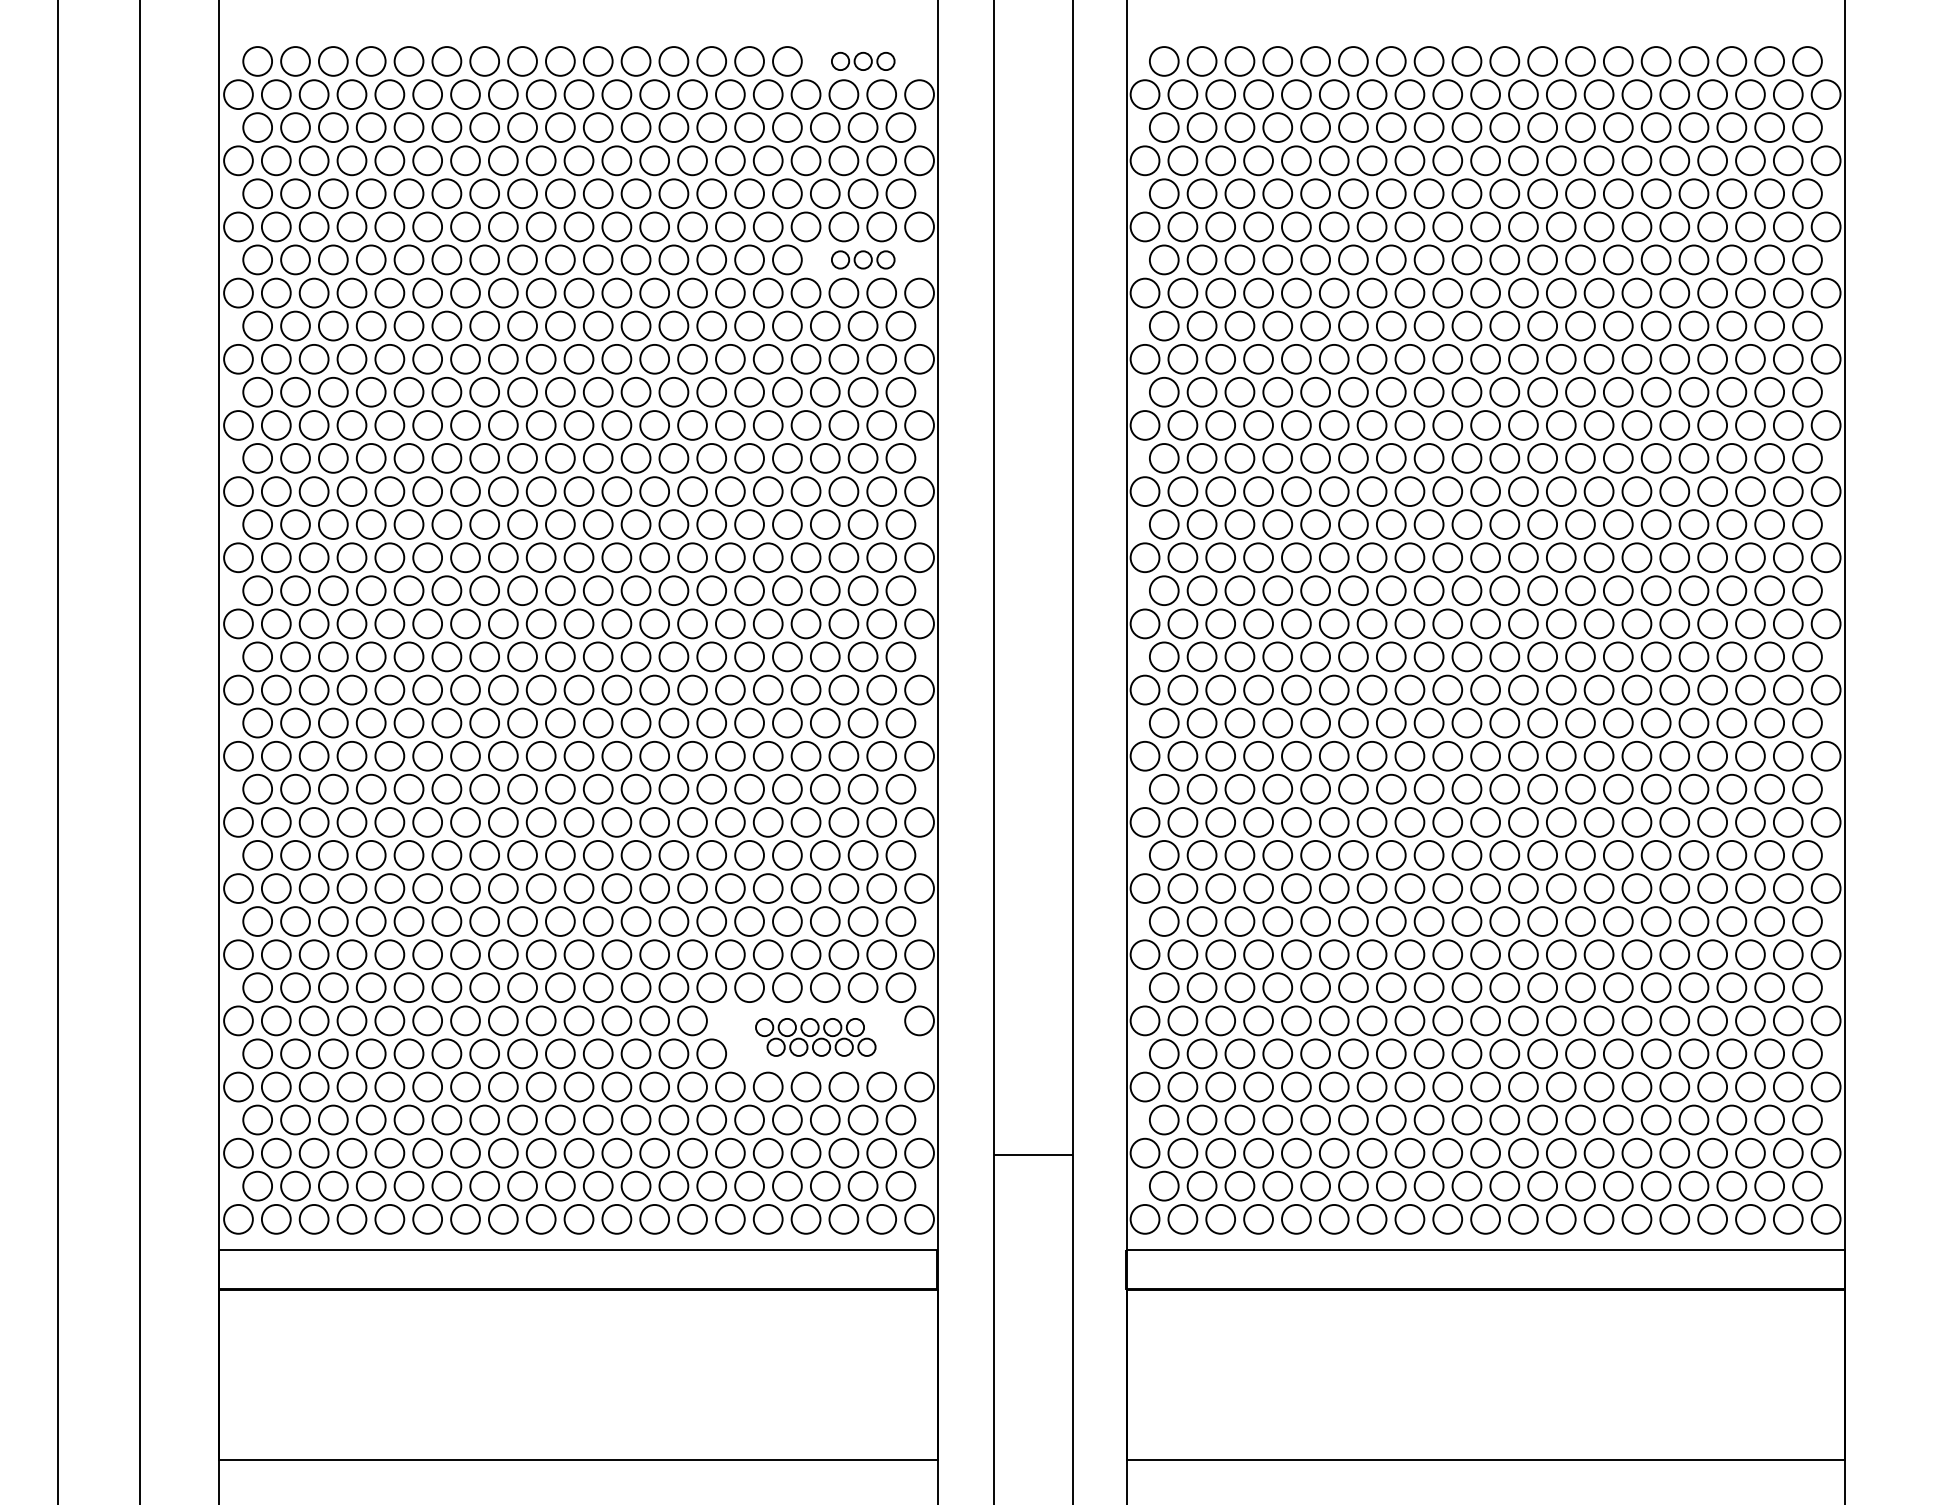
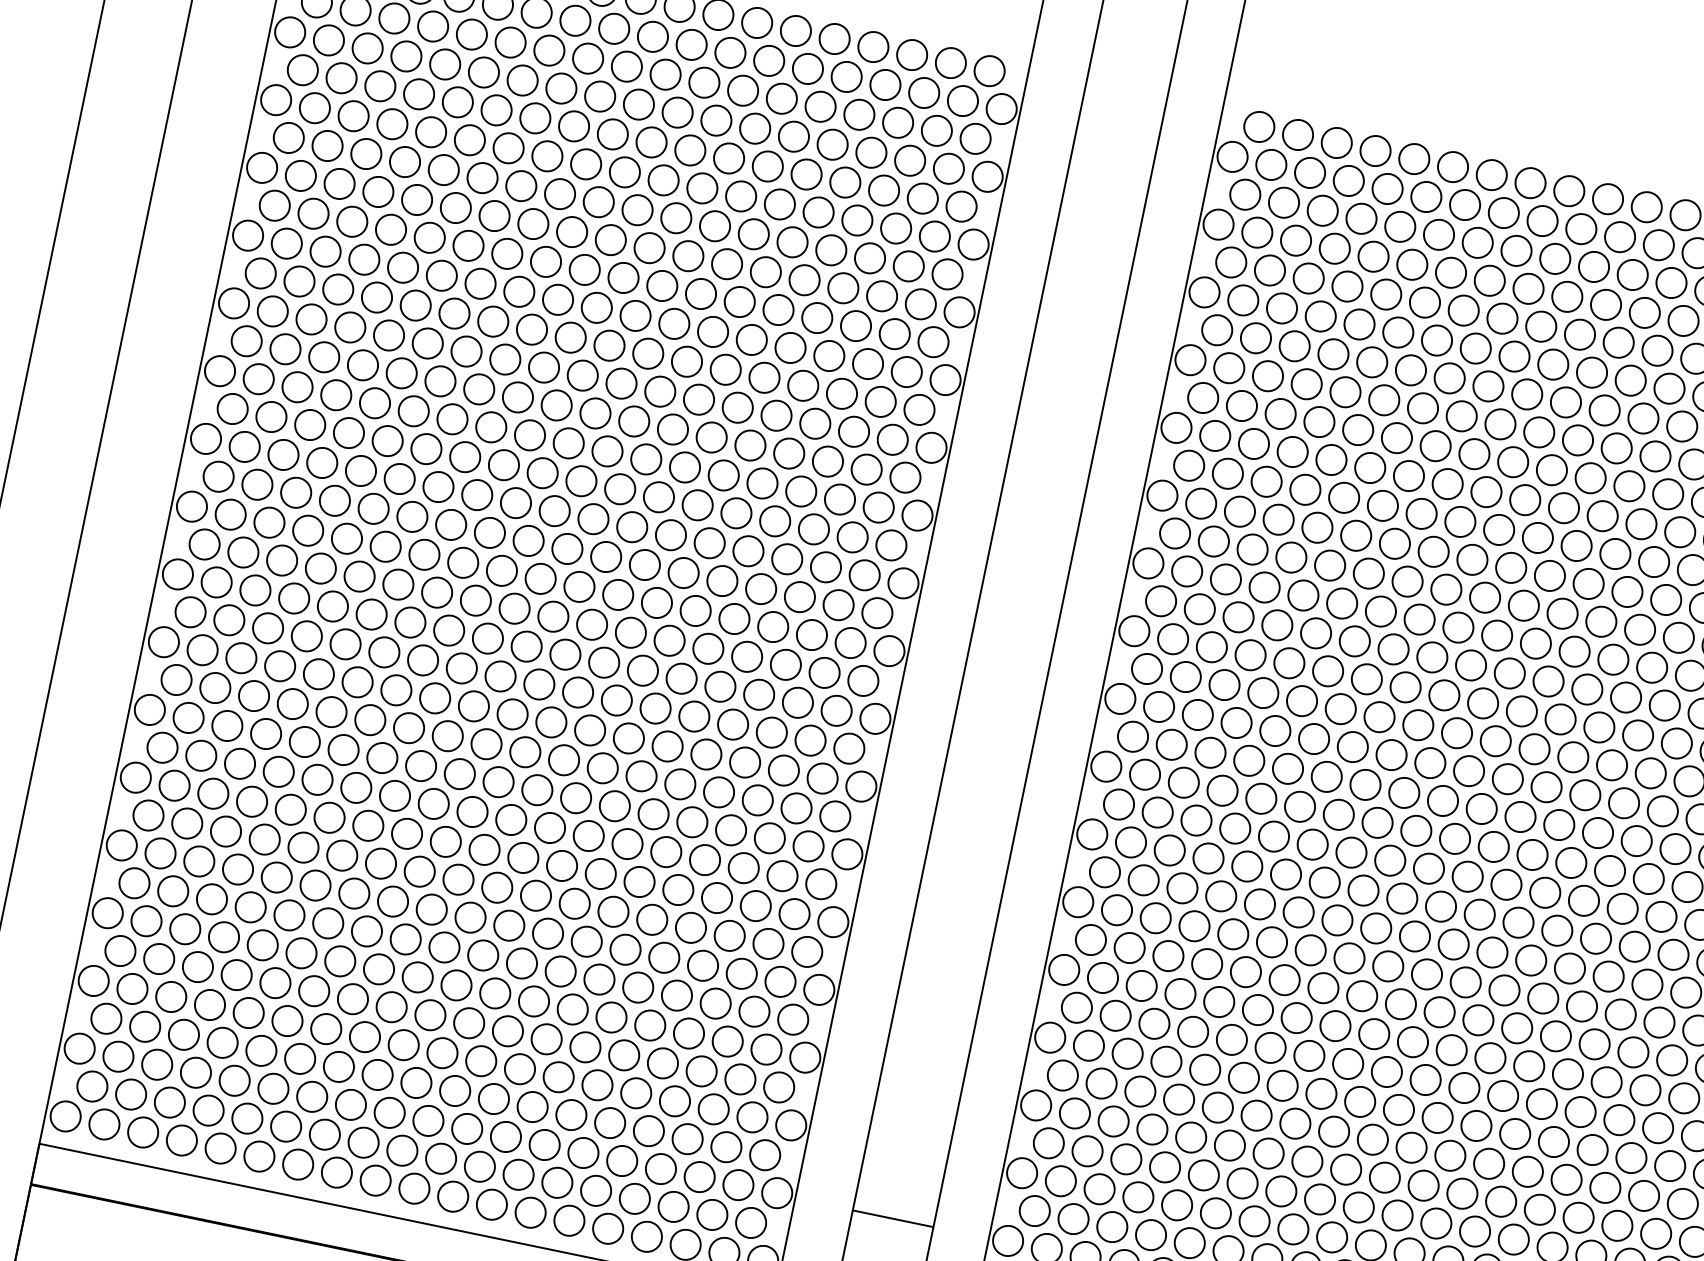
part: (863, 61) -> (951, 63), size x1.67
part: (863, 259) -> (909, 266), size x1.67
part: (815, 1037) -> (695, 1052), size x1.67

